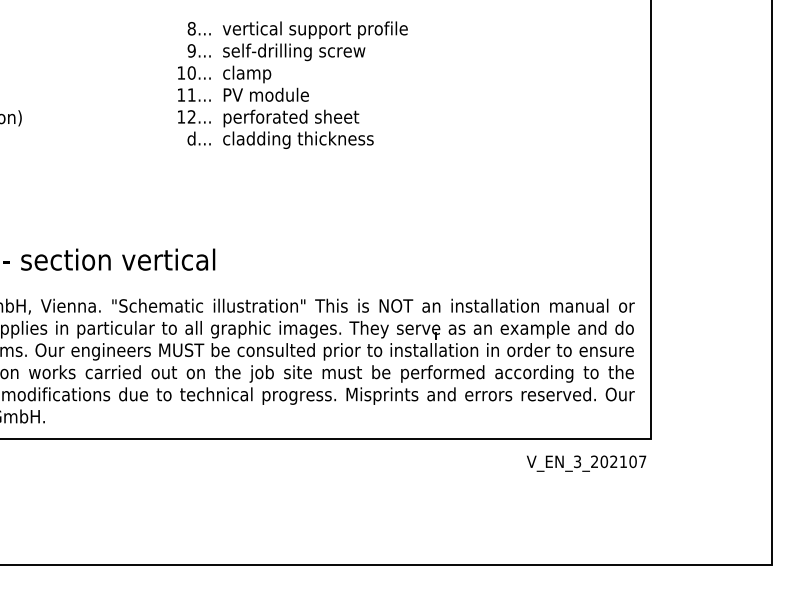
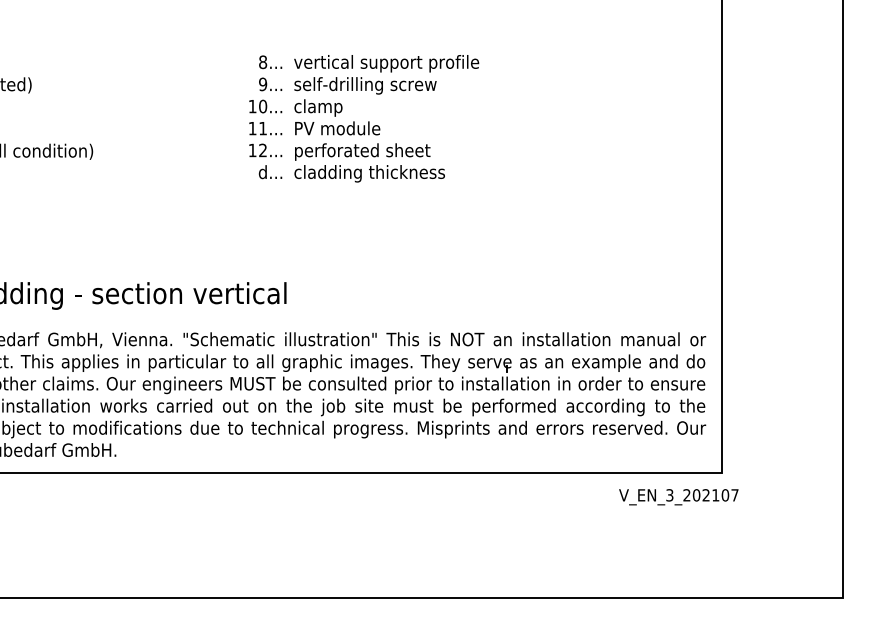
text: (586, 463) -> (678, 497), moved

